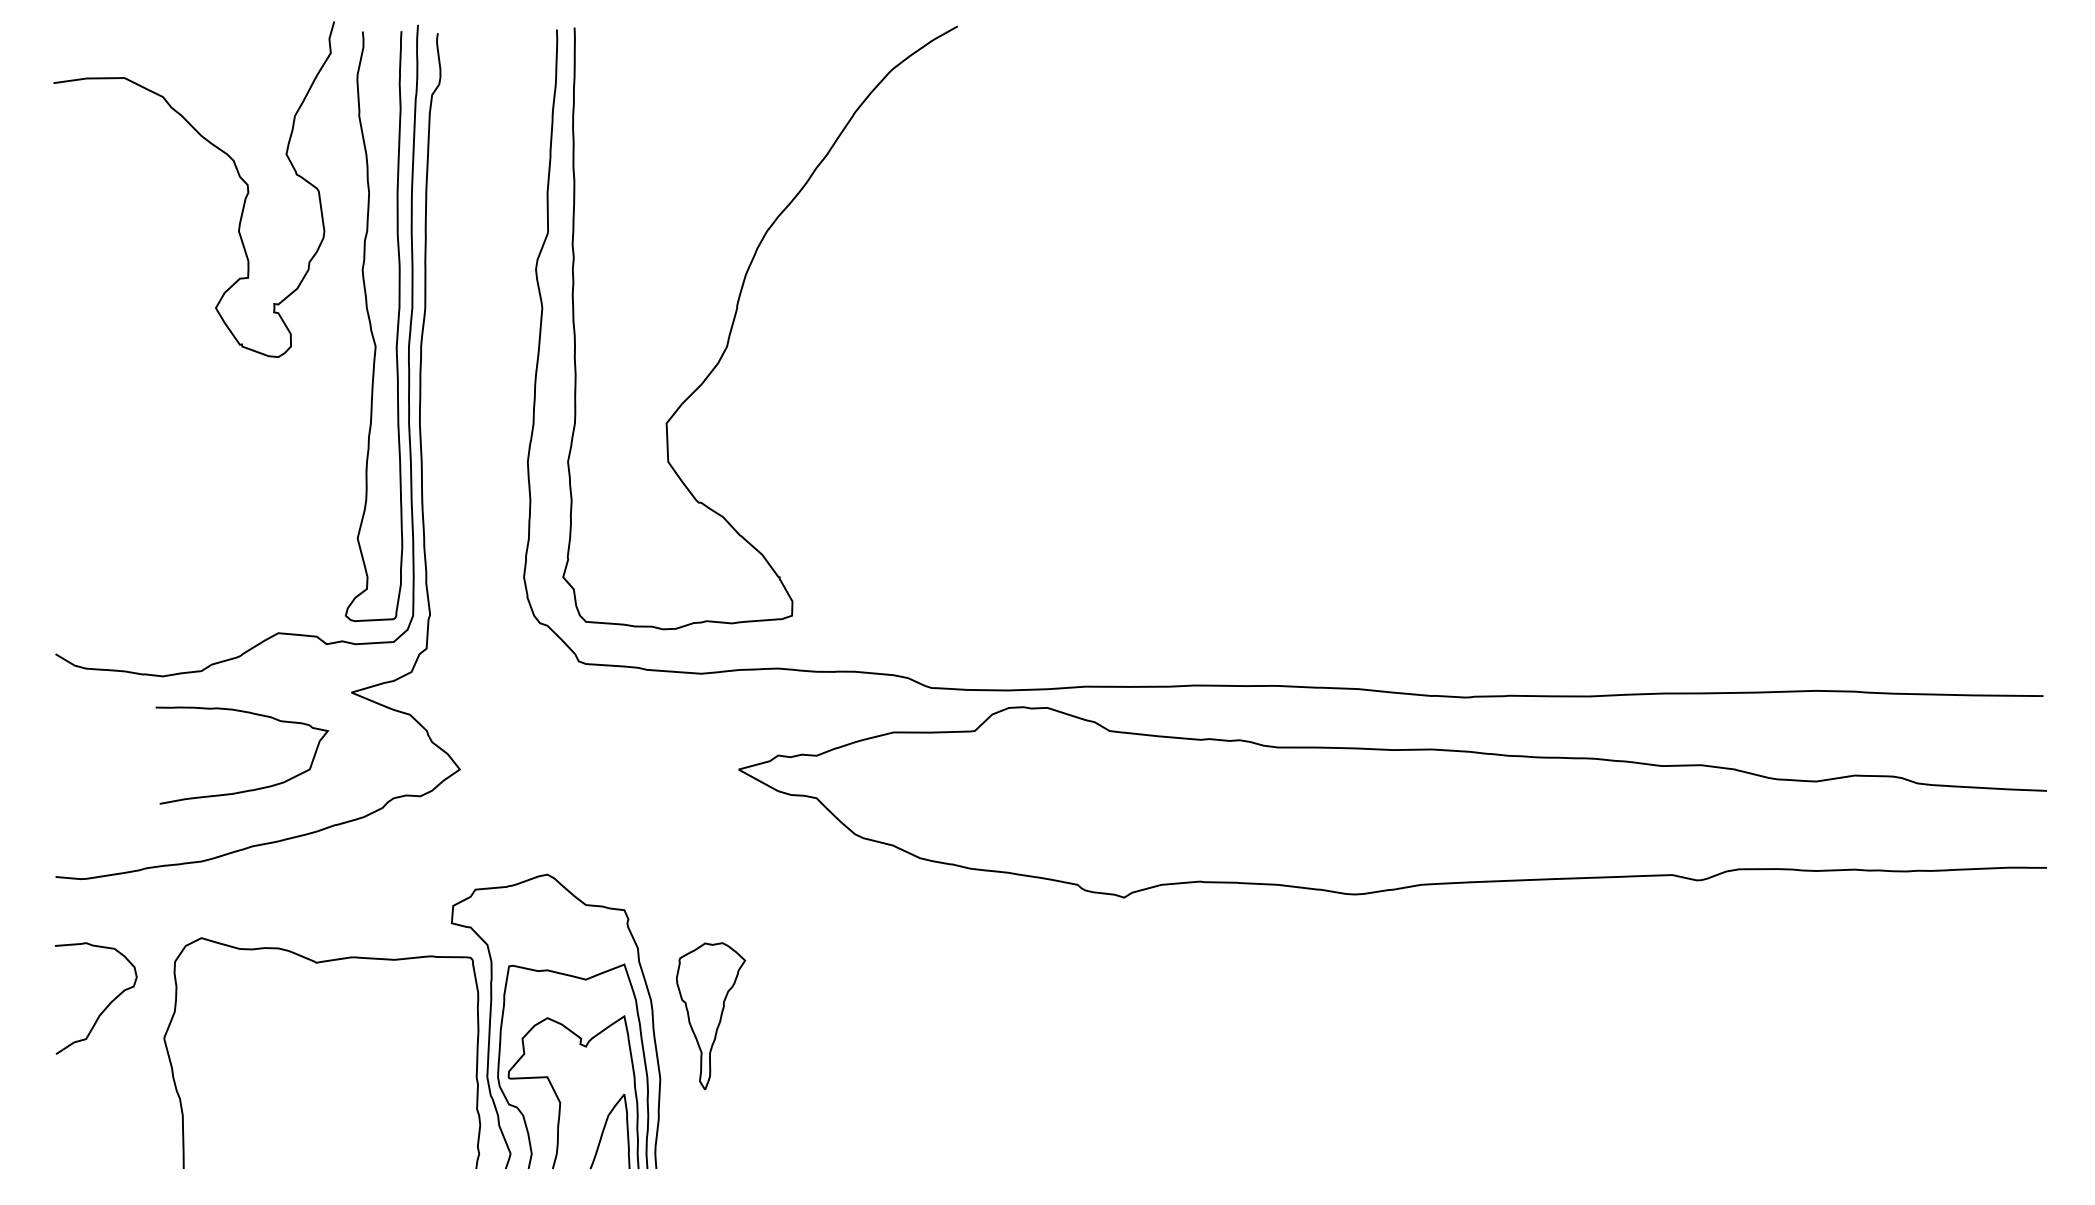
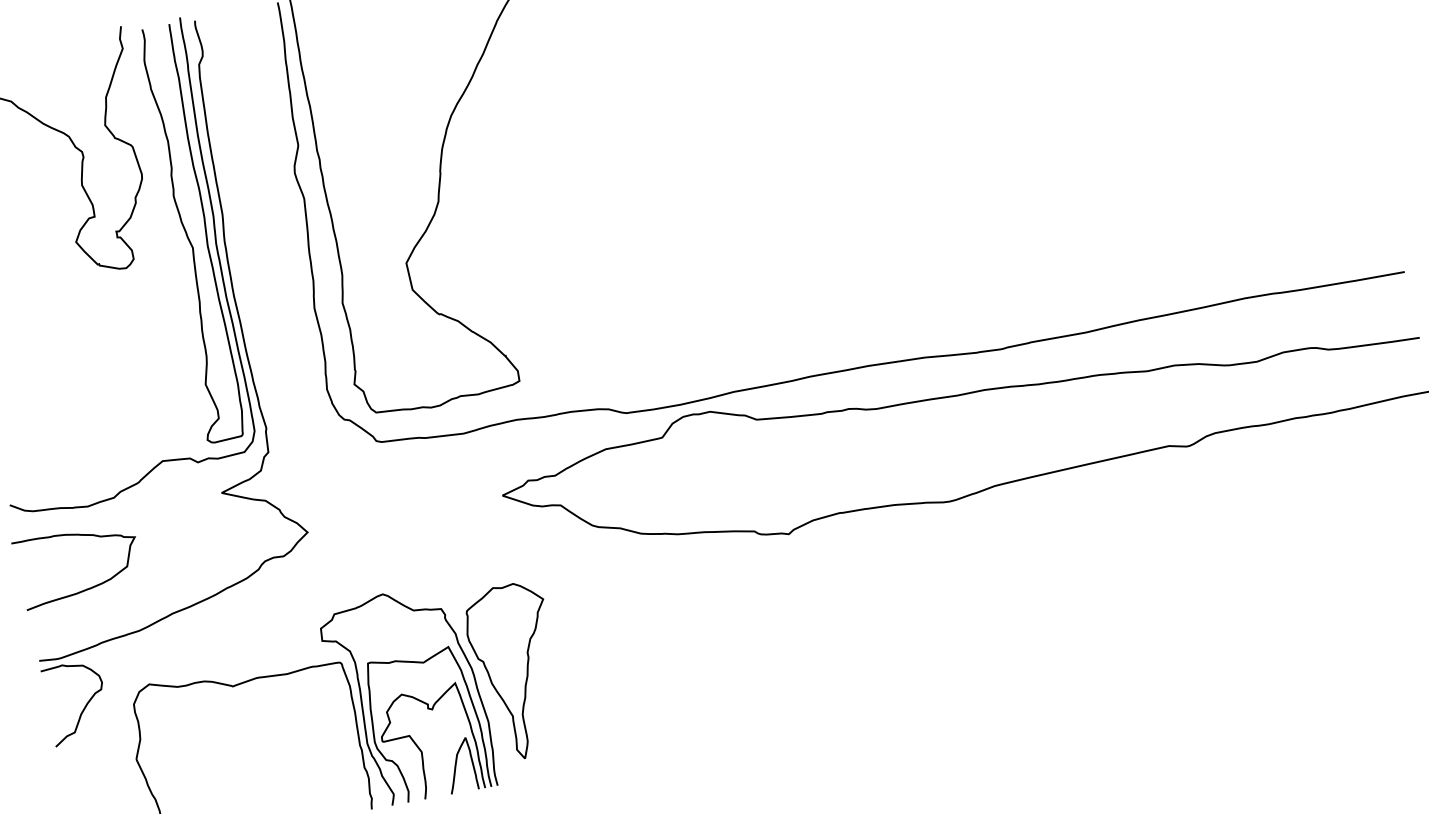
curve: (249, 789) -> (87, 588), moved
curve: (105, 1007) -> (84, 707), moved
part: (710, 1016) -> (515, 671), size x1.67

